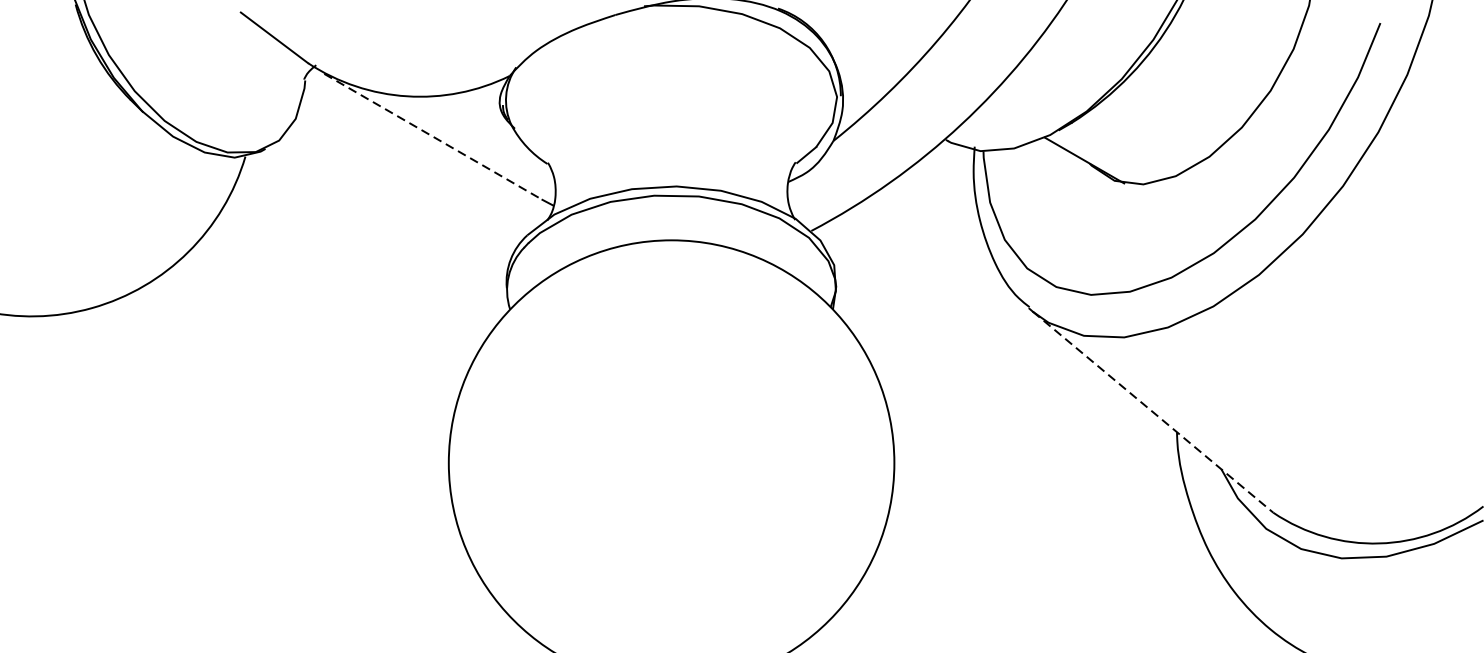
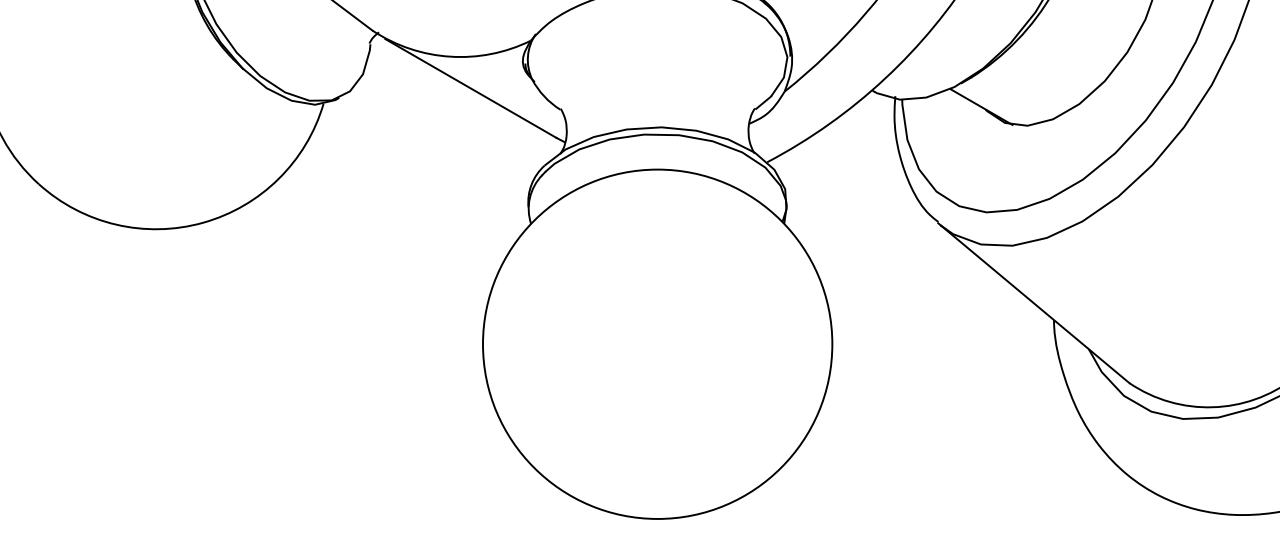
line: (432, 136) -> (470, 88), dashed -> solid
line: (1153, 412) -> (1035, 304), dashed -> solid

